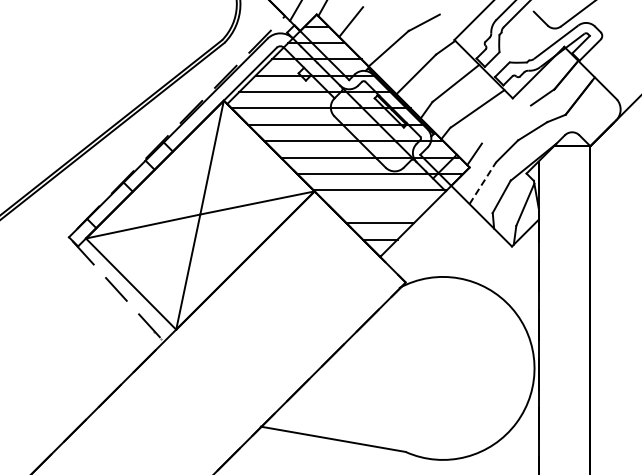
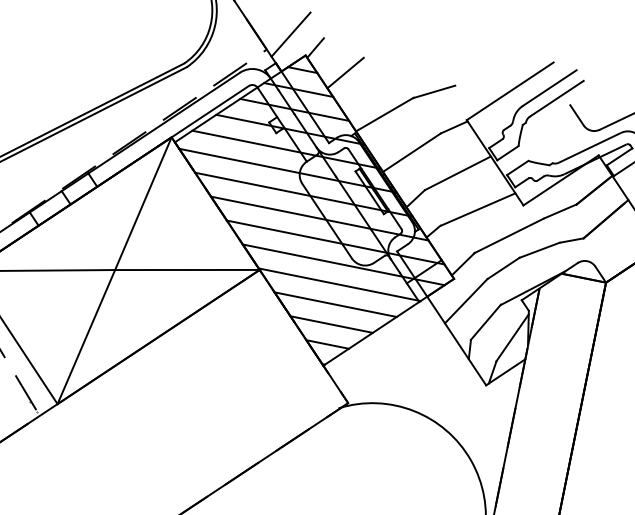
line: (505, 124) -> (508, 235), added
line: (482, 183) -> (465, 301), dashed -> solid
line: (379, 206) -> (334, 304), added

